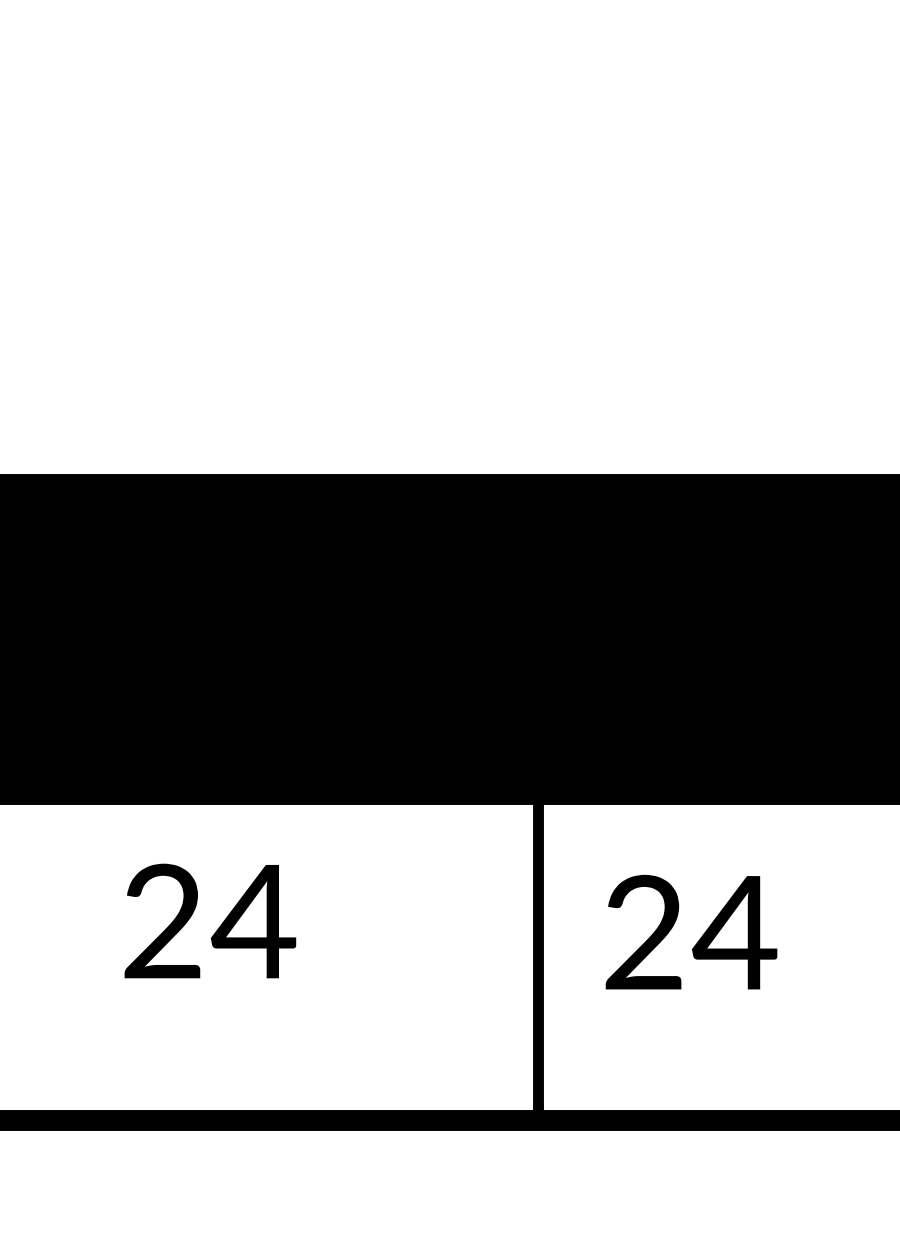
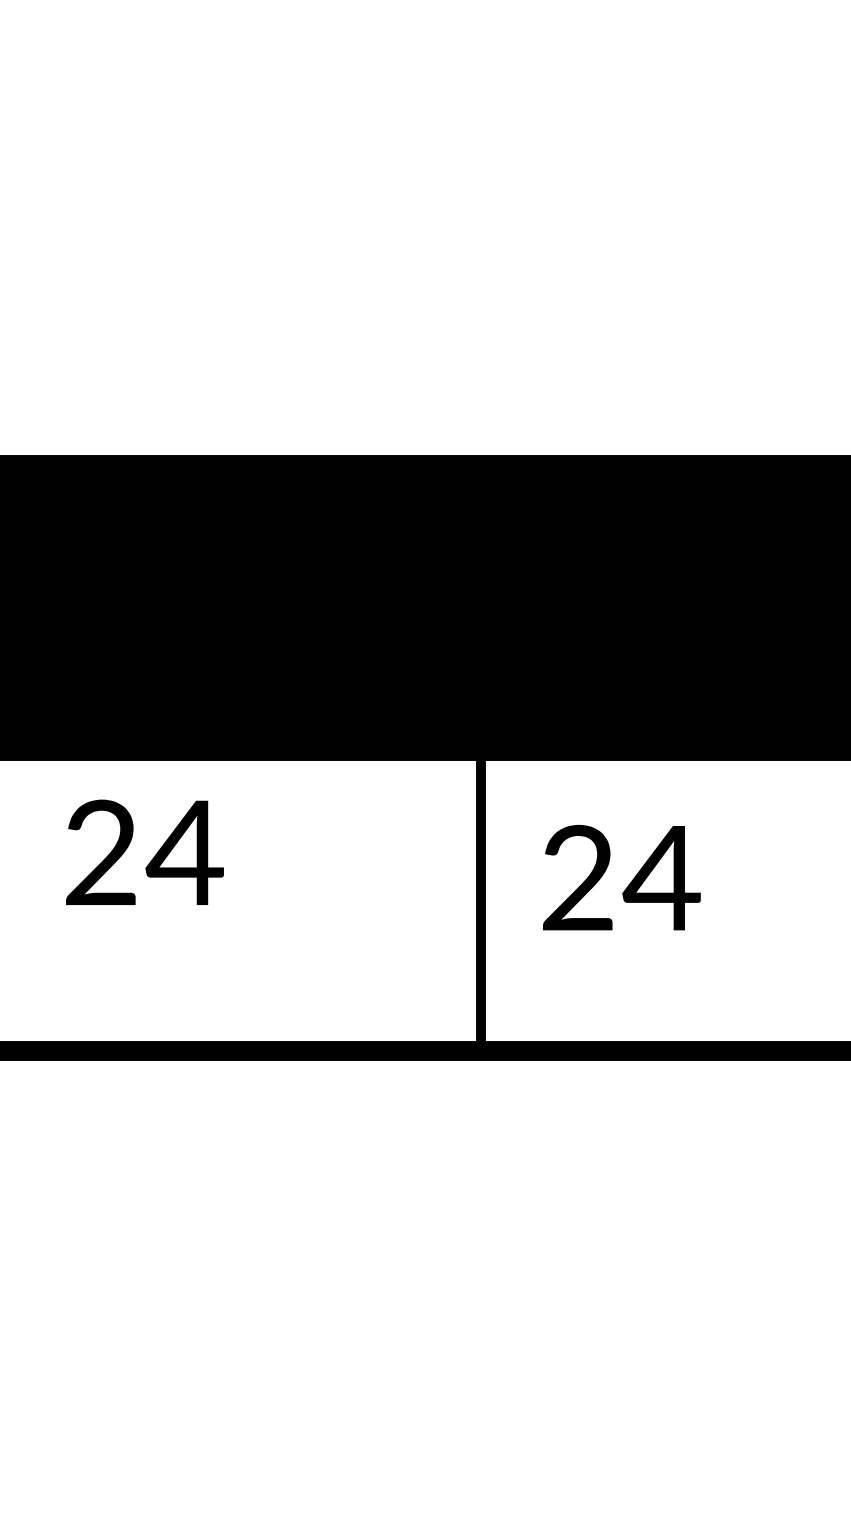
text: (209, 920) -> (144, 851), moved

